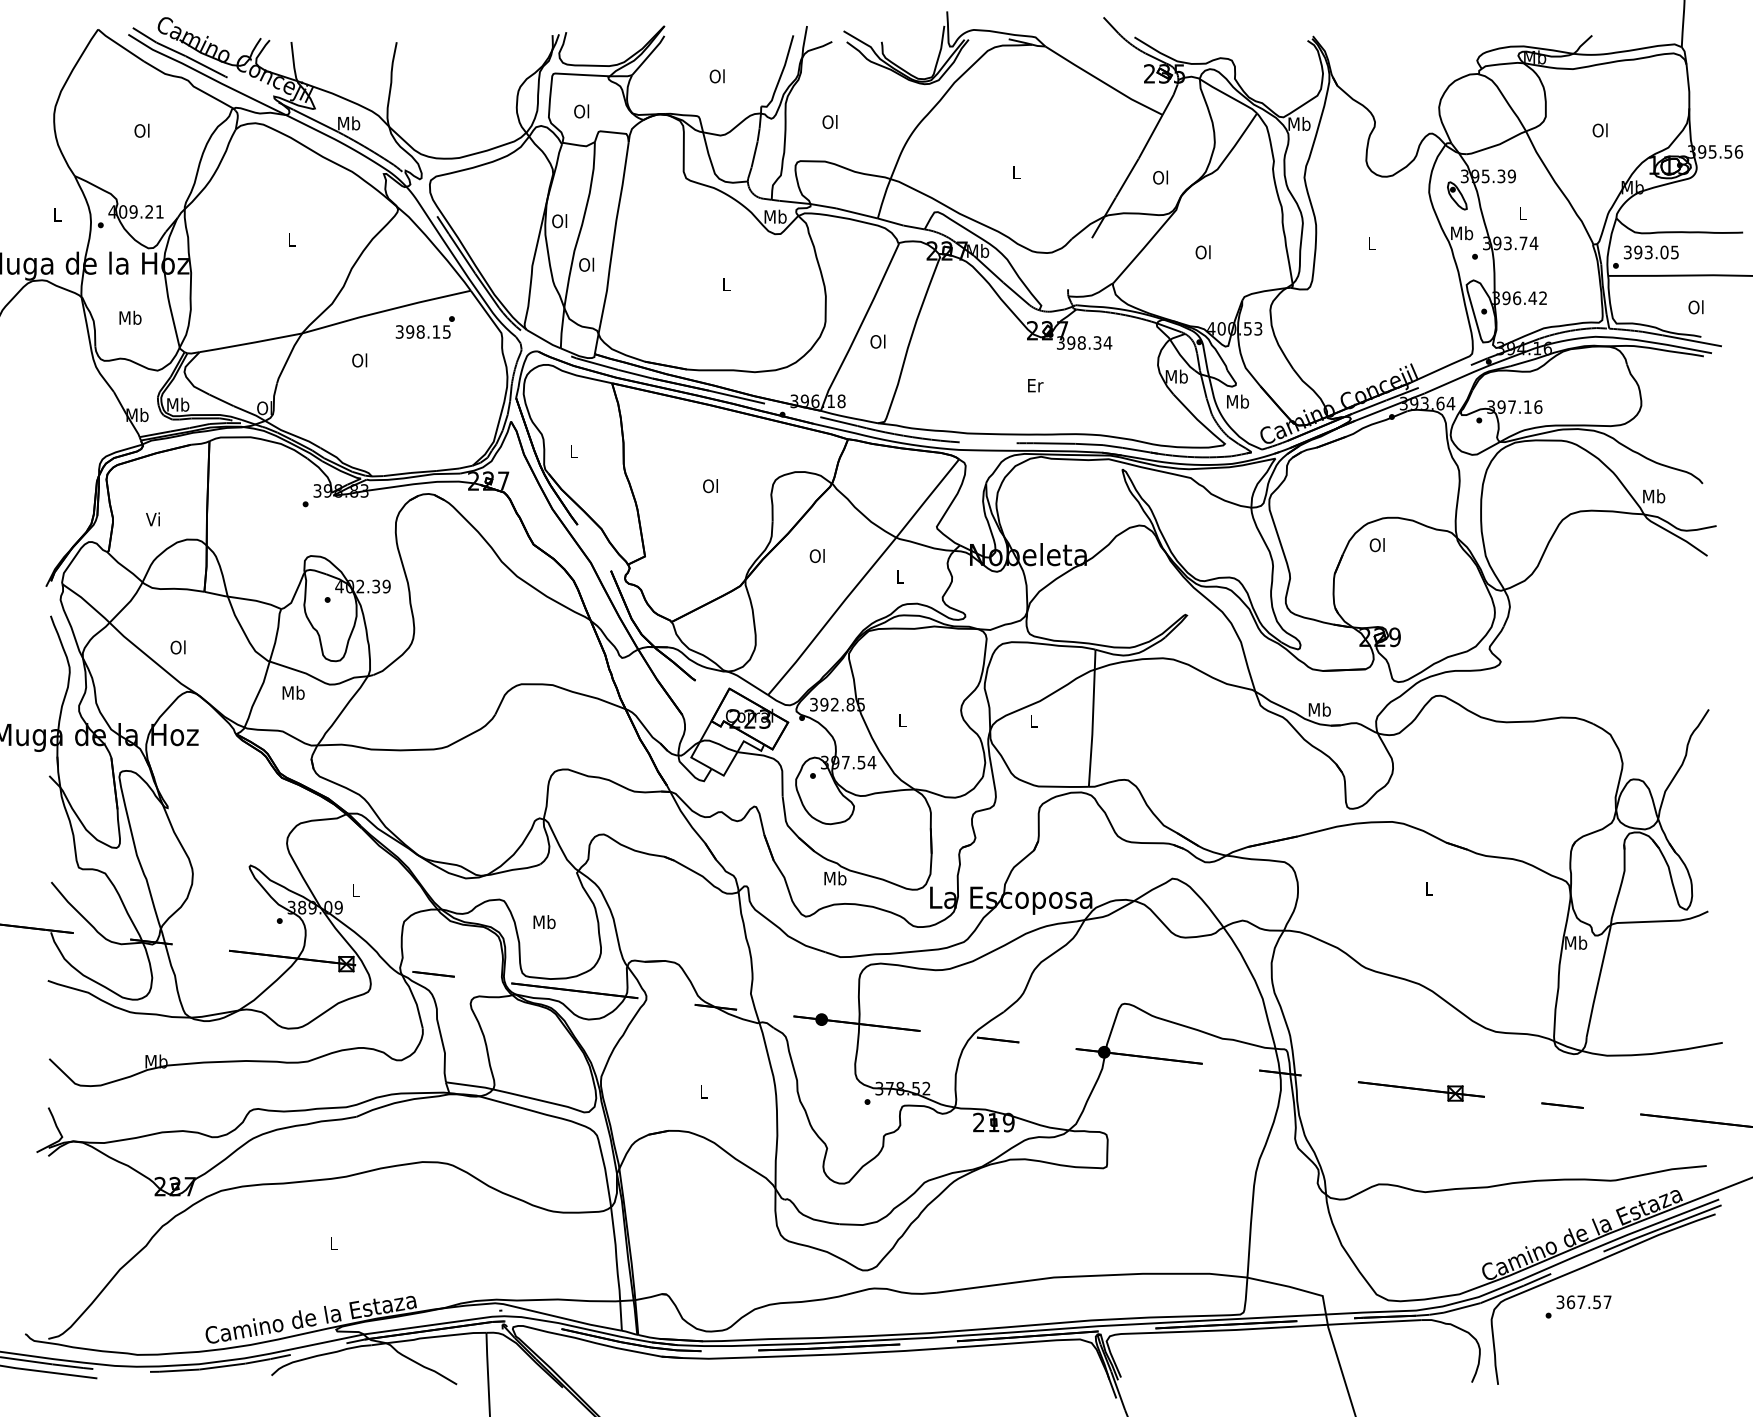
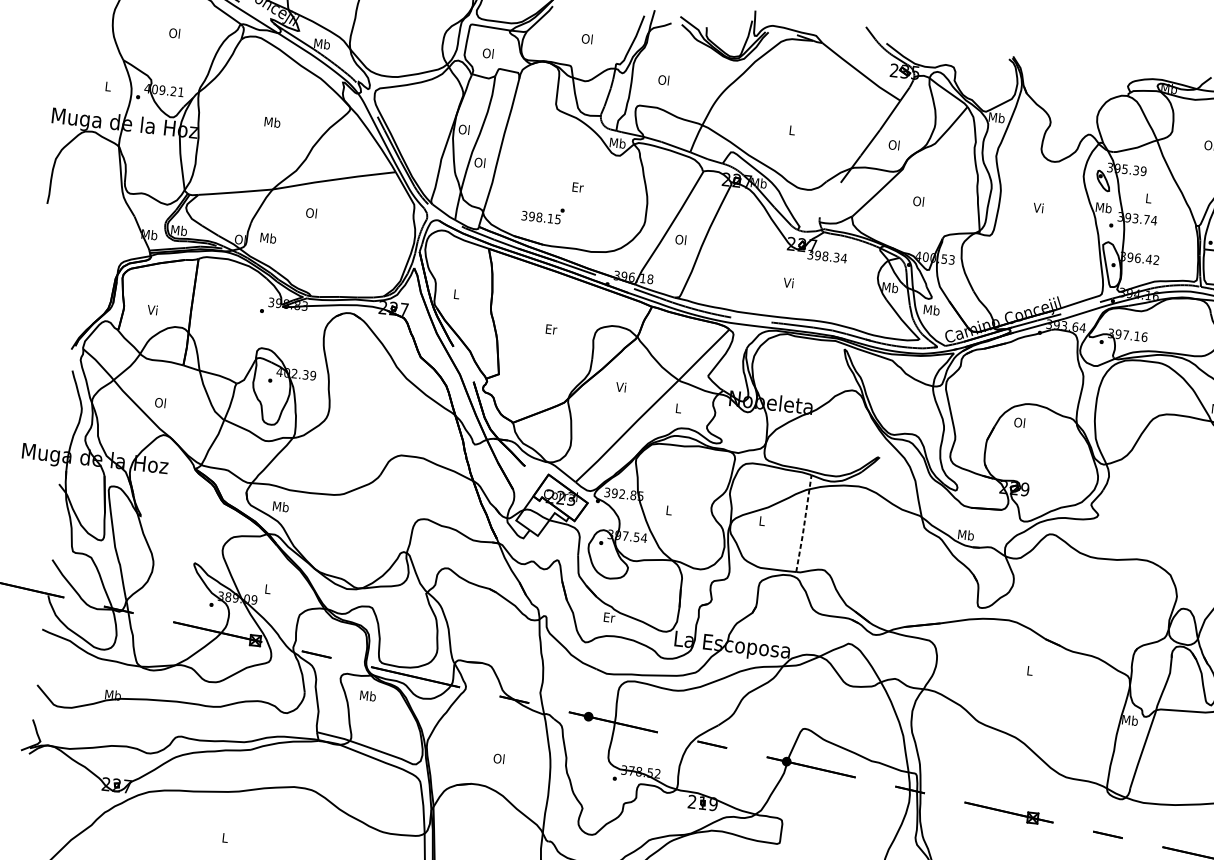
text: (291, 239) -> (272, 121), L -> Mb
text: (1370, 243) -> (1038, 208), L -> Vi
text: (726, 284) -> (577, 187), L -> Er
text: (130, 317) -> (268, 237), moved
text: (424, 327) -> (542, 214), moved
text: (1035, 385) -> (789, 283), Er -> Vi
text: (711, 486) -> (551, 329), Ol -> Er
text: (816, 556) -> (620, 387), Ol -> Vi
text: (293, 692) -> (280, 506), moved
line: (1092, 718) -> (804, 523), solid -> dashed
text: (835, 878) -> (609, 617), Mb -> Er
text: (544, 922) -> (368, 696), moved
text: (702, 1091) -> (498, 758), L -> Ol

